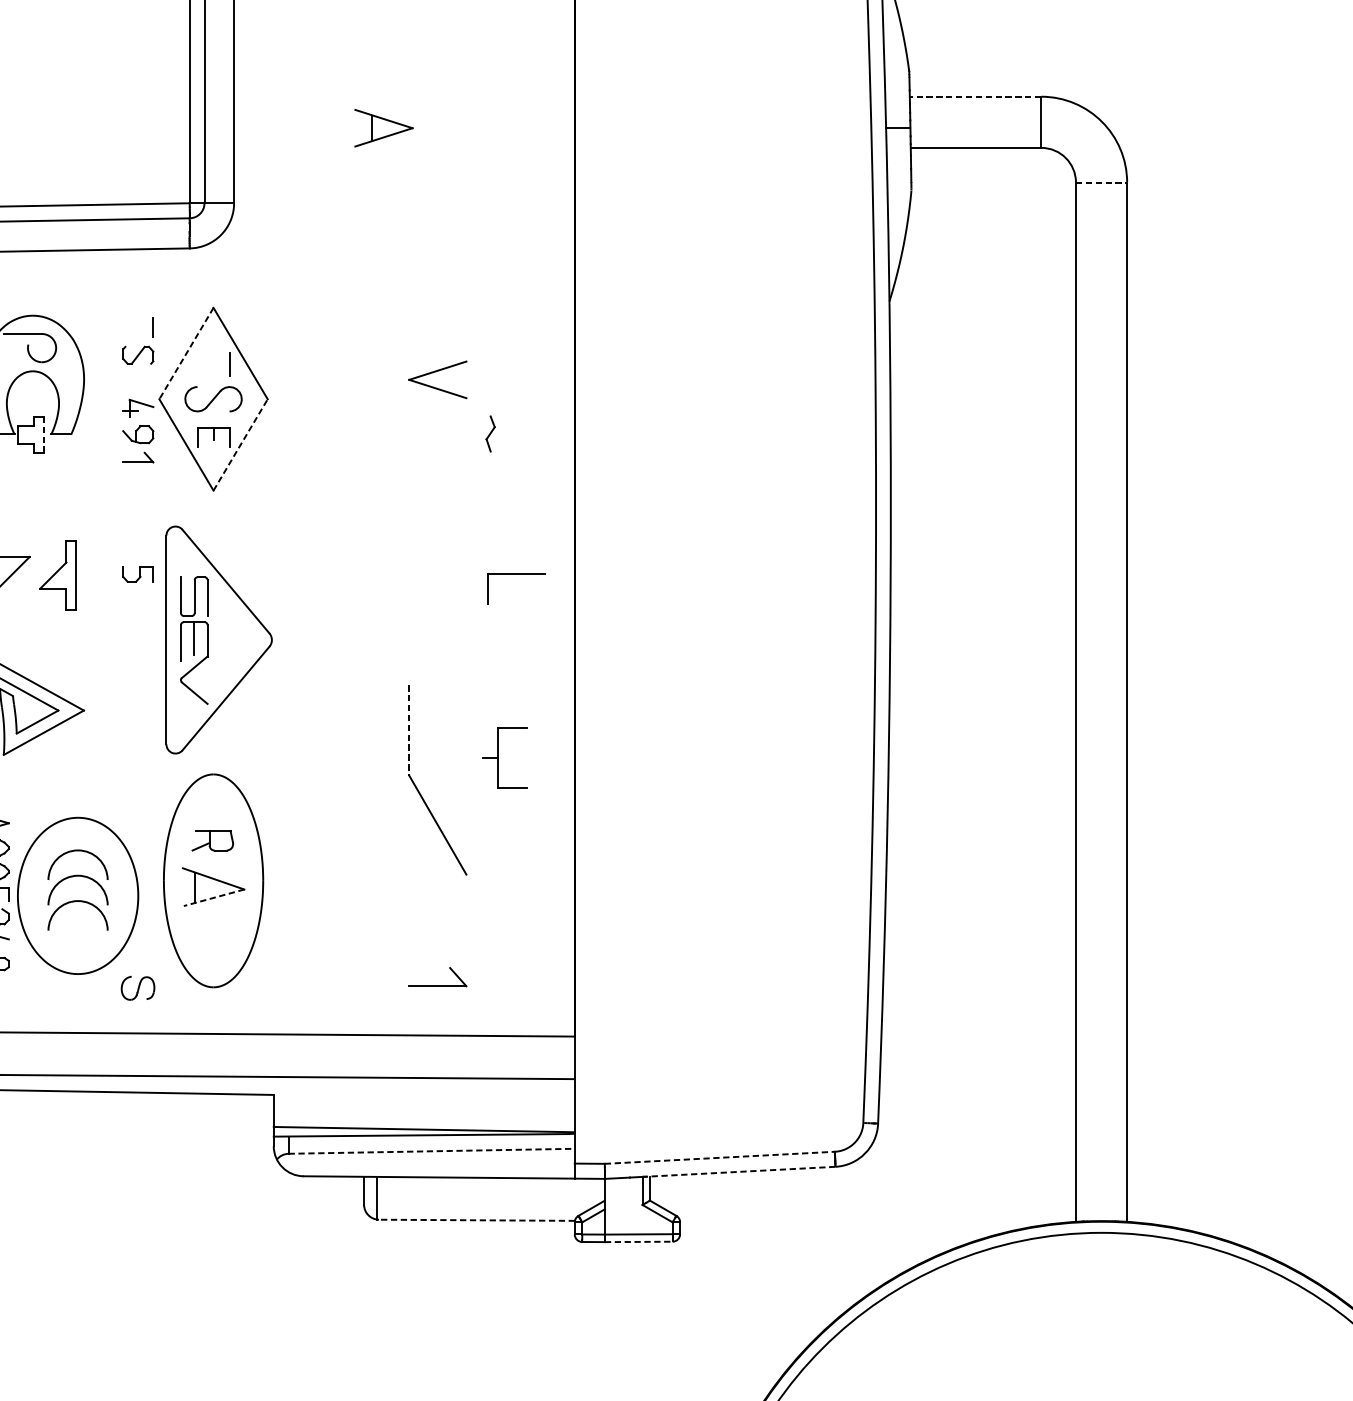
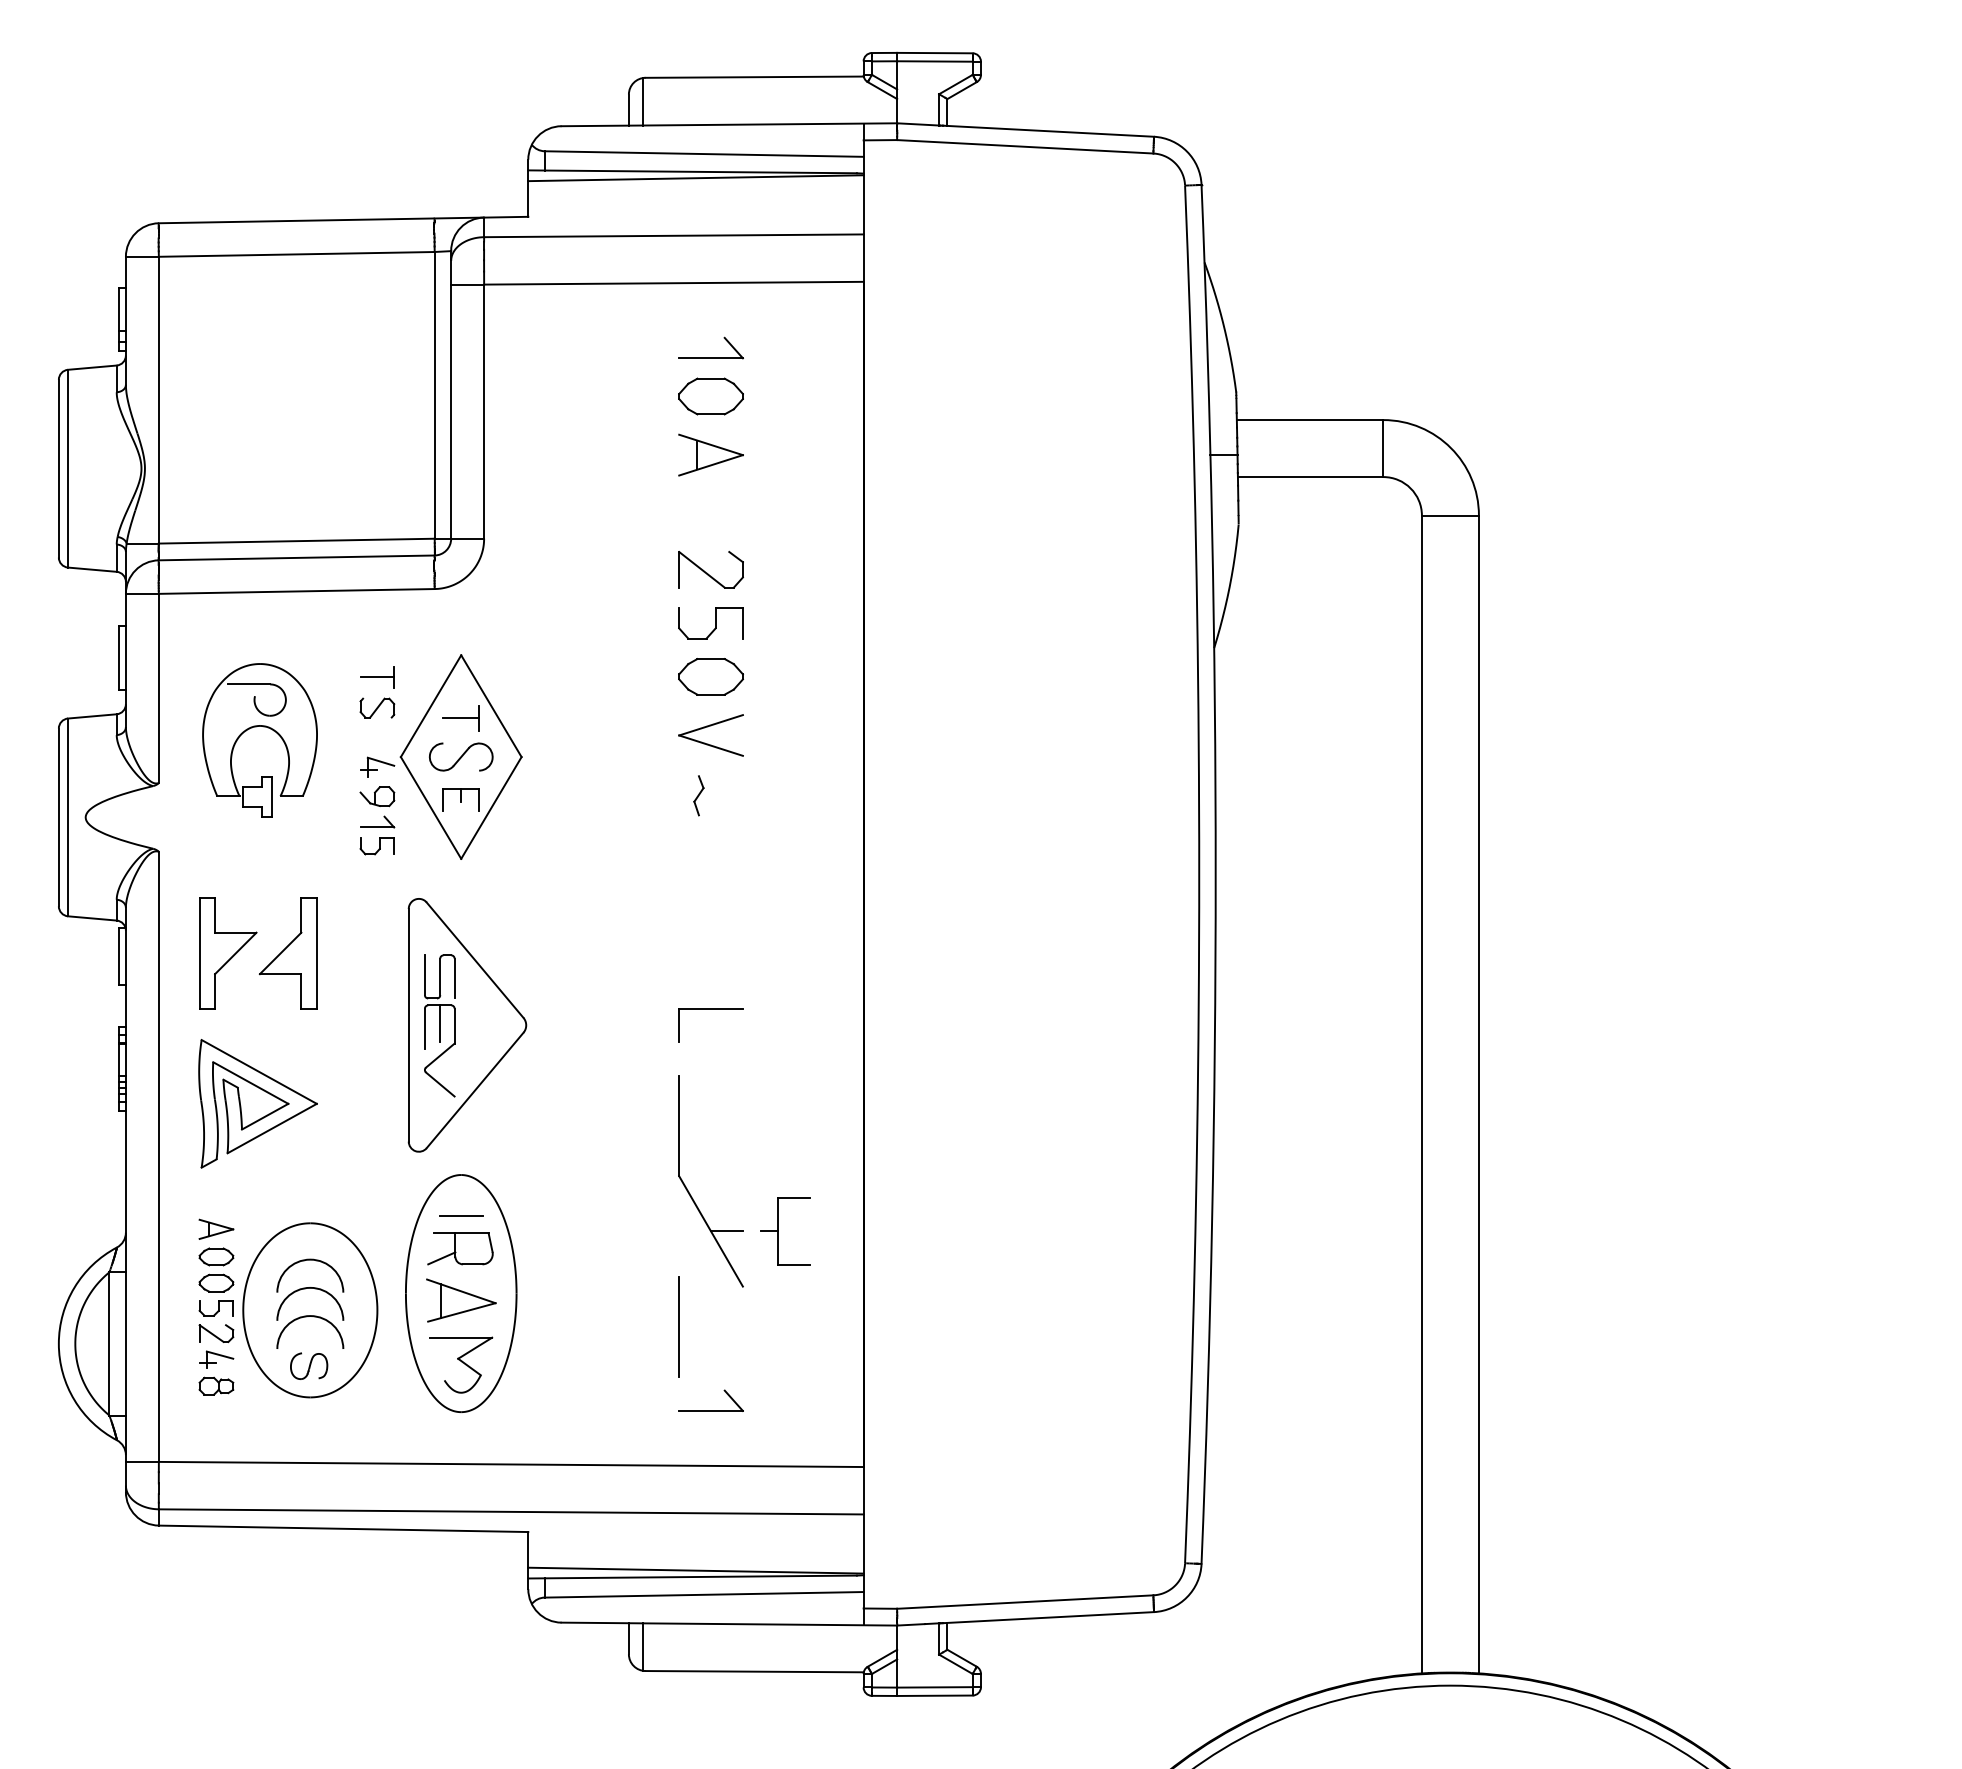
part: (437, 40) -> (710, 357), added
part: (437, 75) -> (710, 396), added
line: (975, 97) -> (1309, 420), dashed -> solid
part: (383, 127) -> (710, 454), moved
line: (1101, 182) -> (1450, 515), dashed -> solid
part: (437, 230) -> (710, 569), added
part: (437, 279) -> (710, 623), added
part: (437, 326) -> (710, 676), added
line: (138, 327) -> (377, 677), added
line: (185, 353) -> (430, 706), dashed -> solid
line: (213, 364) -> (461, 718), added
part: (490, 433) -> (698, 795), moved
line: (43, 434) -> (271, 796), dashed -> solid
line: (240, 444) -> (491, 807), dashed -> solid
part: (137, 574) -> (376, 846), moved
part: (516, 574) -> (710, 1009), moved
part: (57, 575) -> (287, 953), size x1.43
line: (409, 730) -> (679, 1126), dashed -> solid
part: (498, 757) -> (778, 1231), moved
line: (212, 811) -> (460, 1216), added
line: (451, 825) -> (726, 1231), added
part: (212, 840) -> (460, 1248), size x1.43
line: (213, 897) -> (461, 1312), dashed -> solid
line: (409, 910) -> (679, 1326), added
part: (213, 944) -> (461, 1364), added
part: (138, 987) -> (309, 1365), moved
line: (431, 1151) -> (704, 1594), dashed -> solid
line: (720, 1158) -> (1025, 1602), dashed -> solid
line: (740, 1171) -> (1048, 1617), dashed -> solid
line: (476, 1220) -> (754, 1671), dashed -> solid
line: (638, 1241) -> (934, 1695), dashed -> solid

